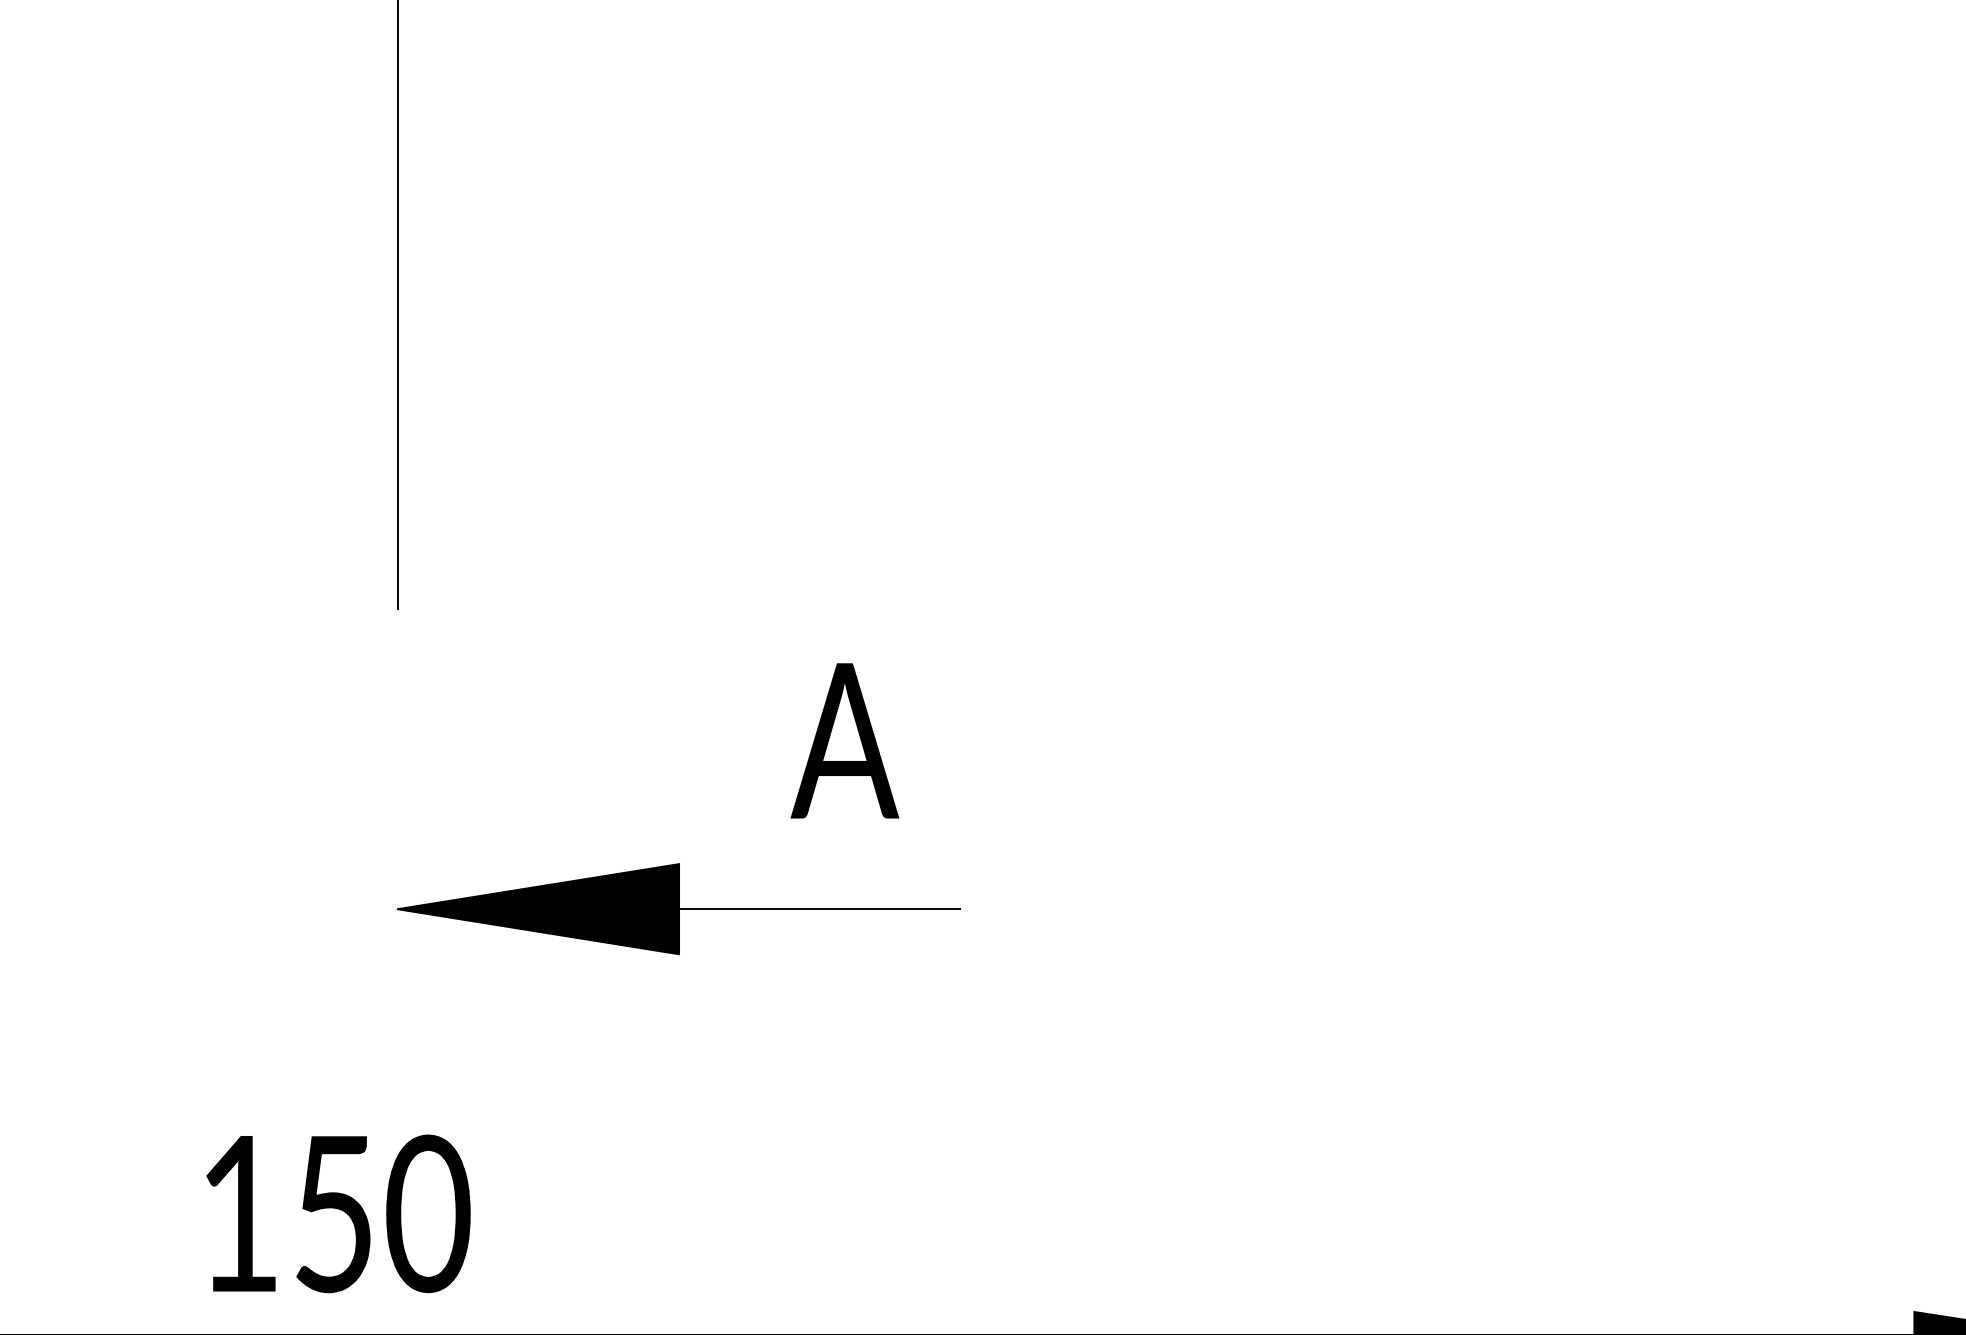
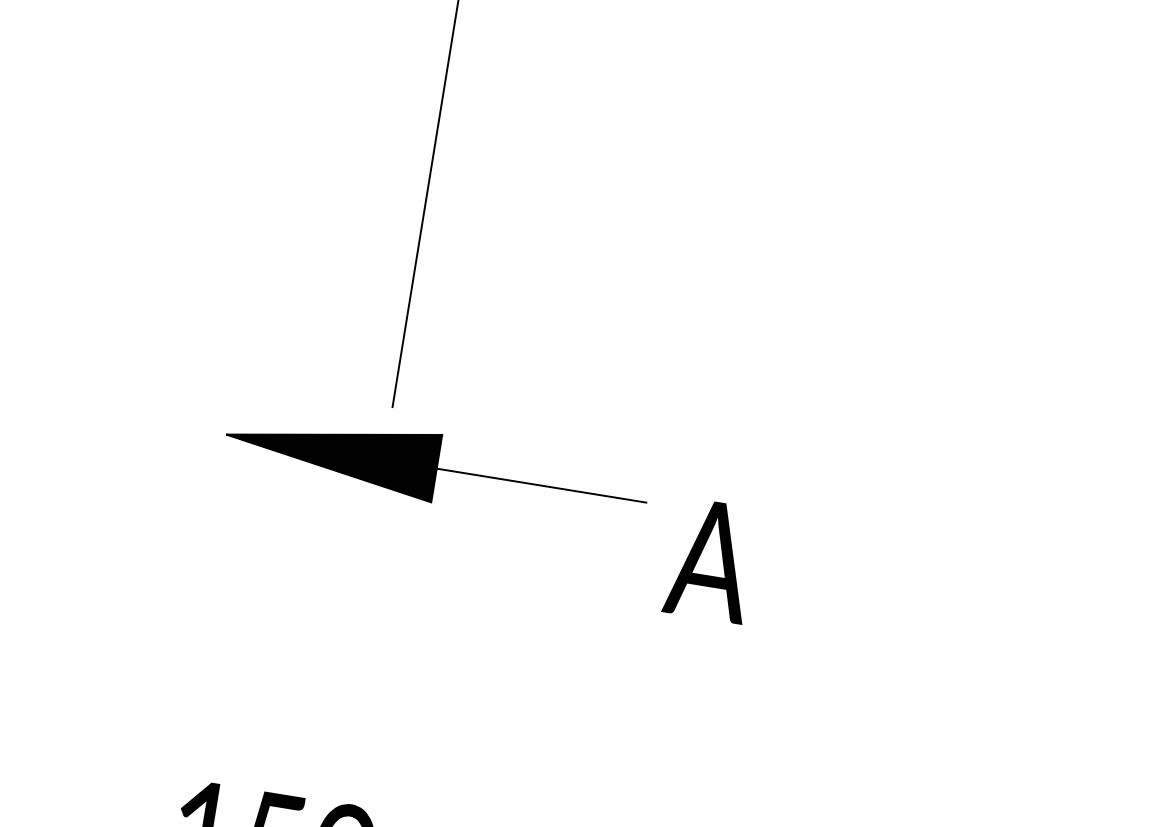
part: (678, 909) -> (436, 468), moved

